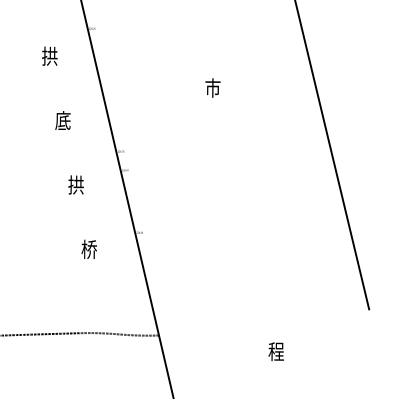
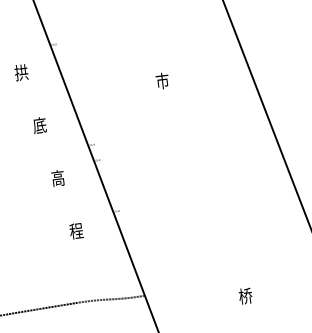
text: (75, 184) -> (57, 177), 拱 -> 高
text: (88, 248) -> (75, 230), 桥 -> 程
text: (275, 351) -> (244, 296), 程 -> 桥

